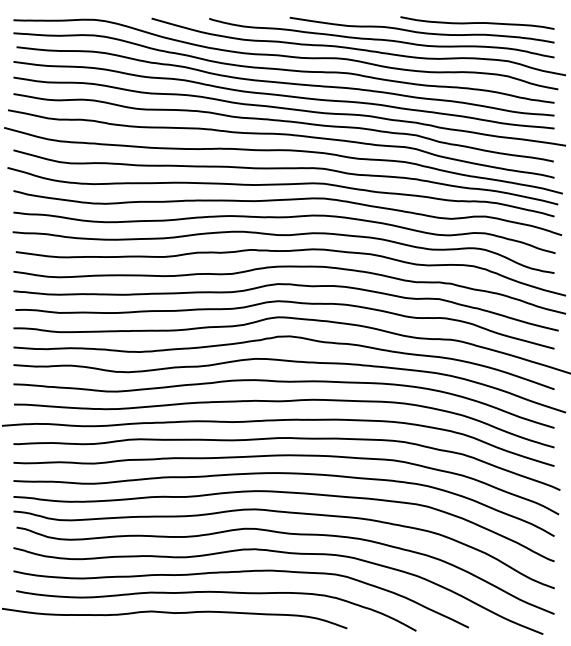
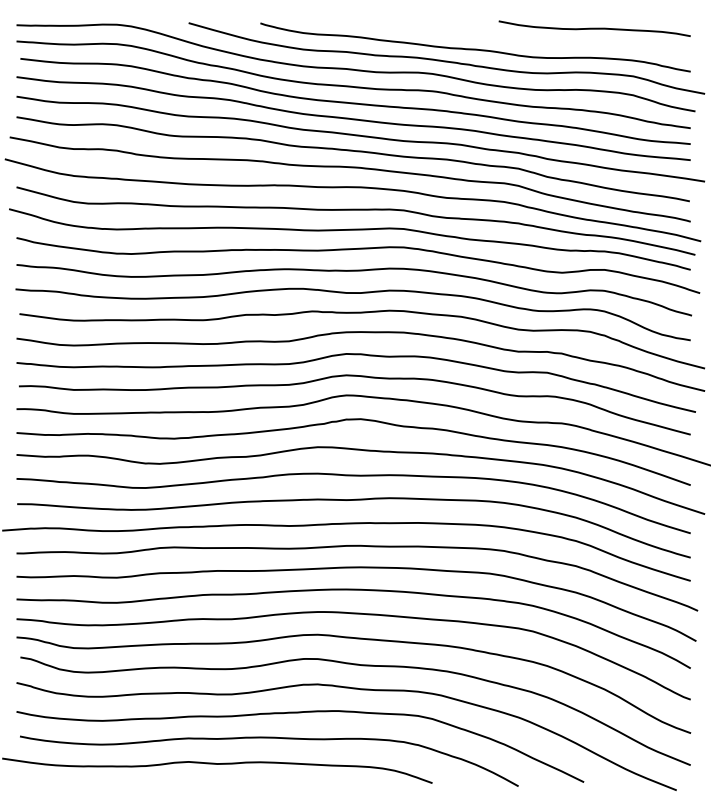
curve: (420, 31) -> (523, 39), removed

